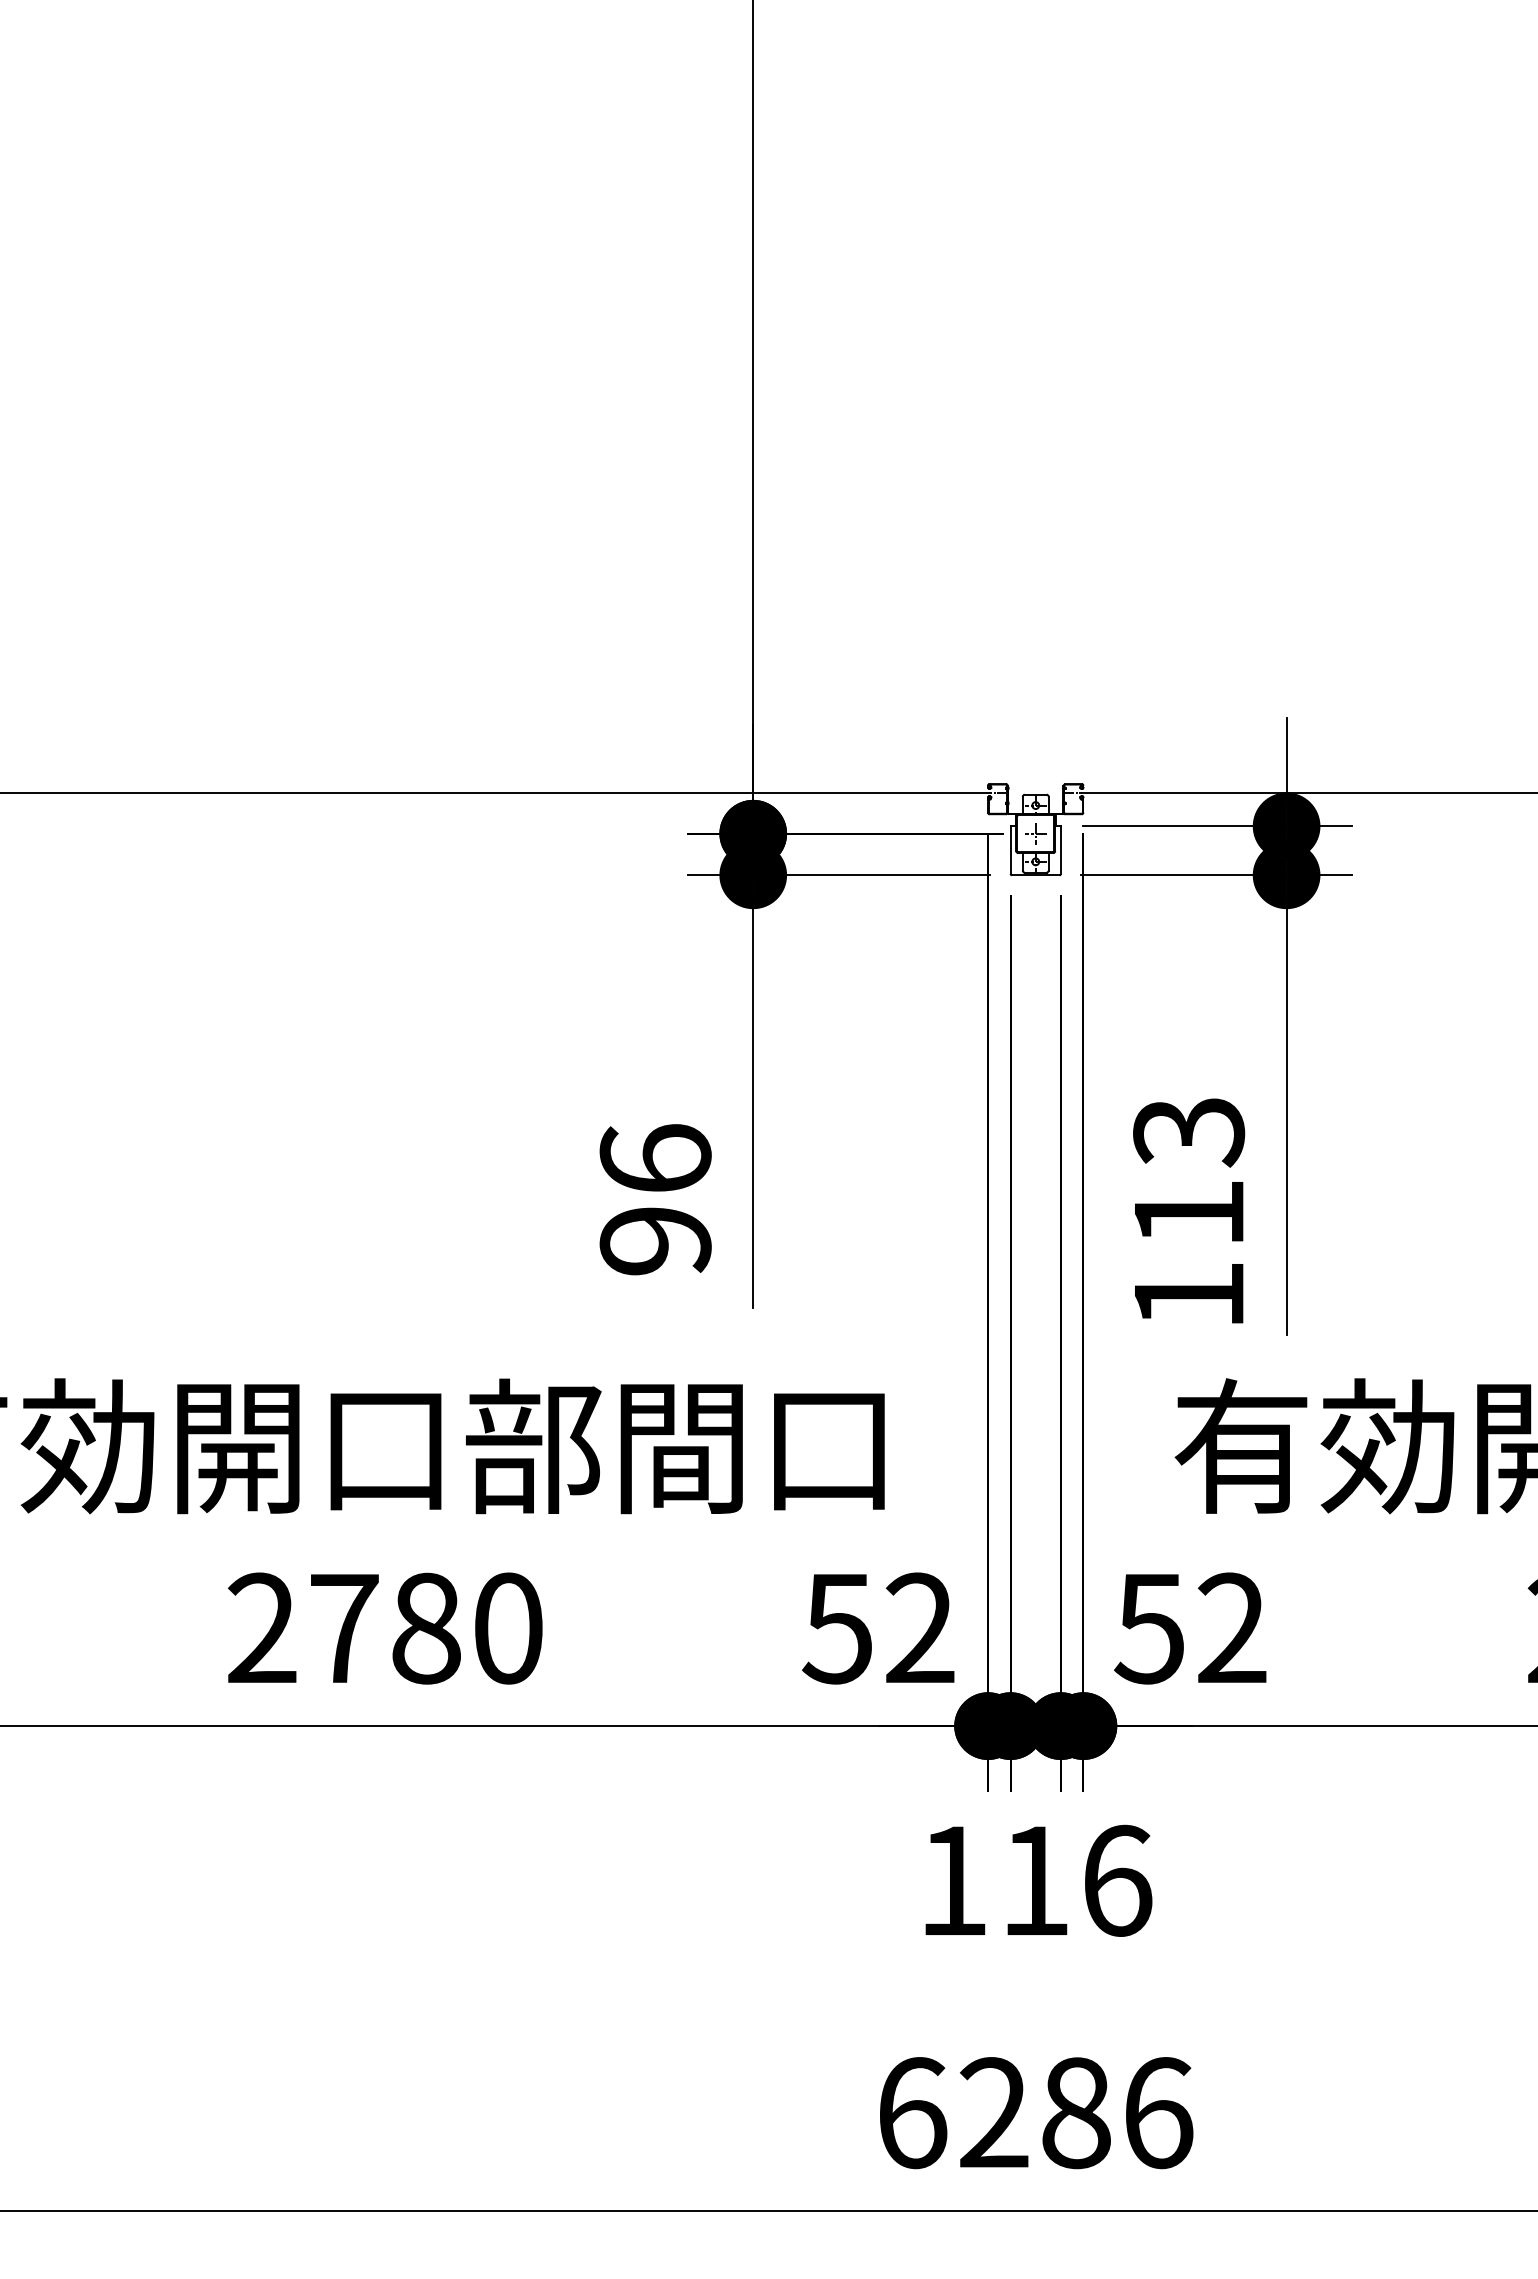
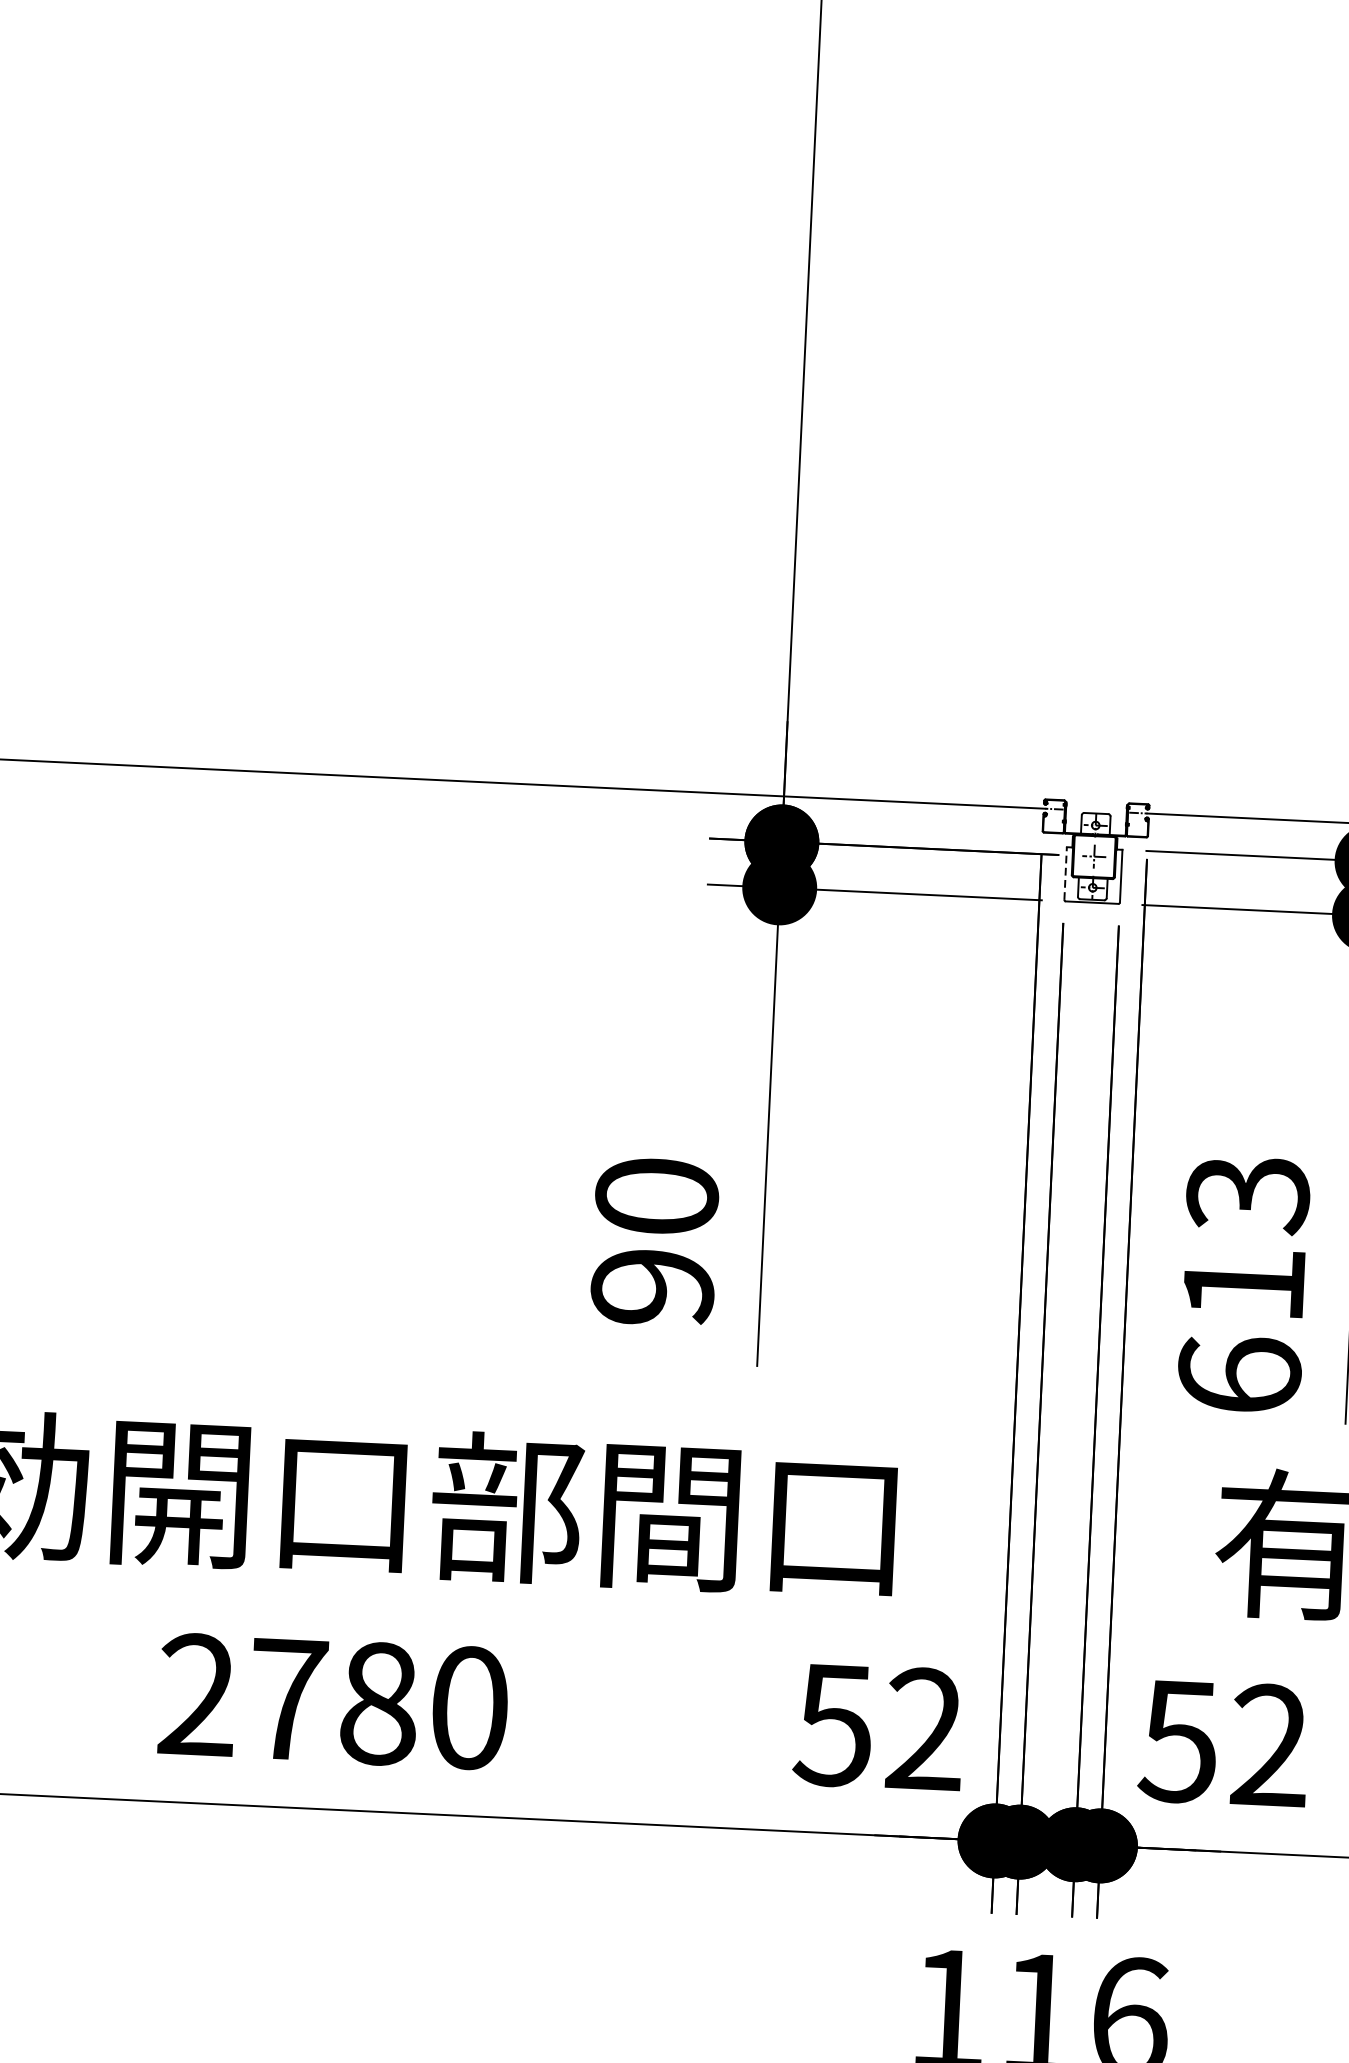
line: (1010, 850) -> (1065, 873), solid -> dashed
text: (655, 1158) -> (656, 1195), 96 -> 90
text: (1189, 1293) -> (1240, 1373), 113 -> 613

